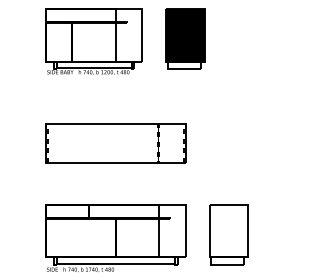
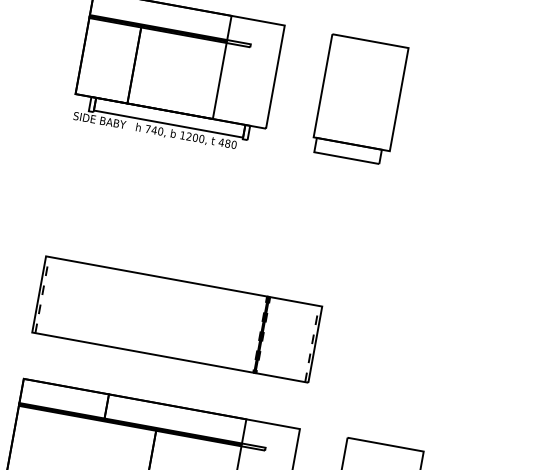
fill: (185, 35) -> (360, 92), removed
part: (115, 143) -> (176, 319), moved

